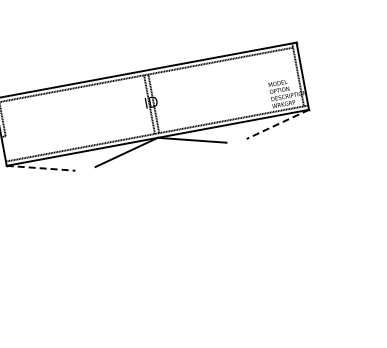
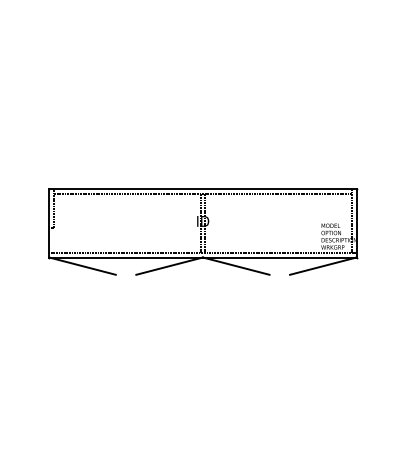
line: (277, 124) -> (322, 266), dashed -> solid
line: (42, 168) -> (83, 266), dashed -> solid

